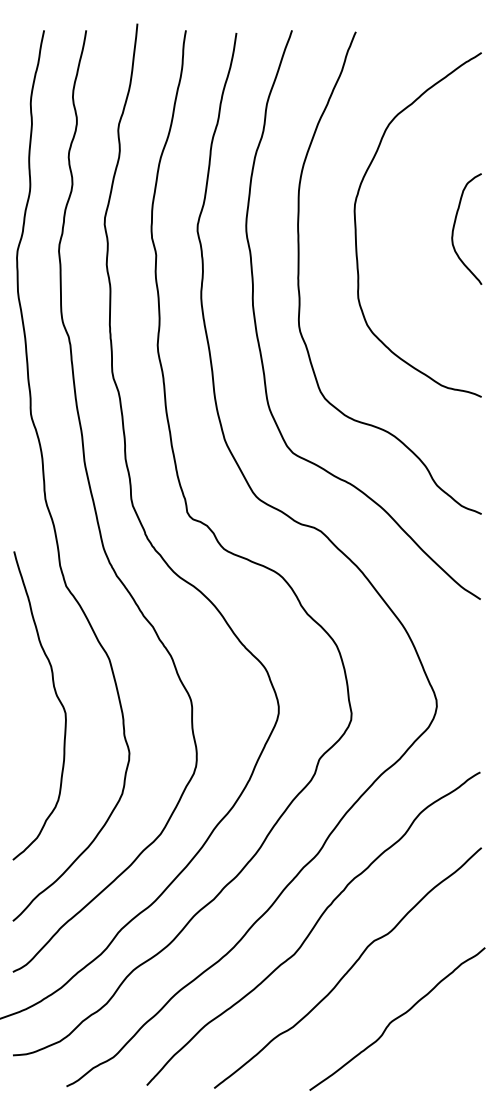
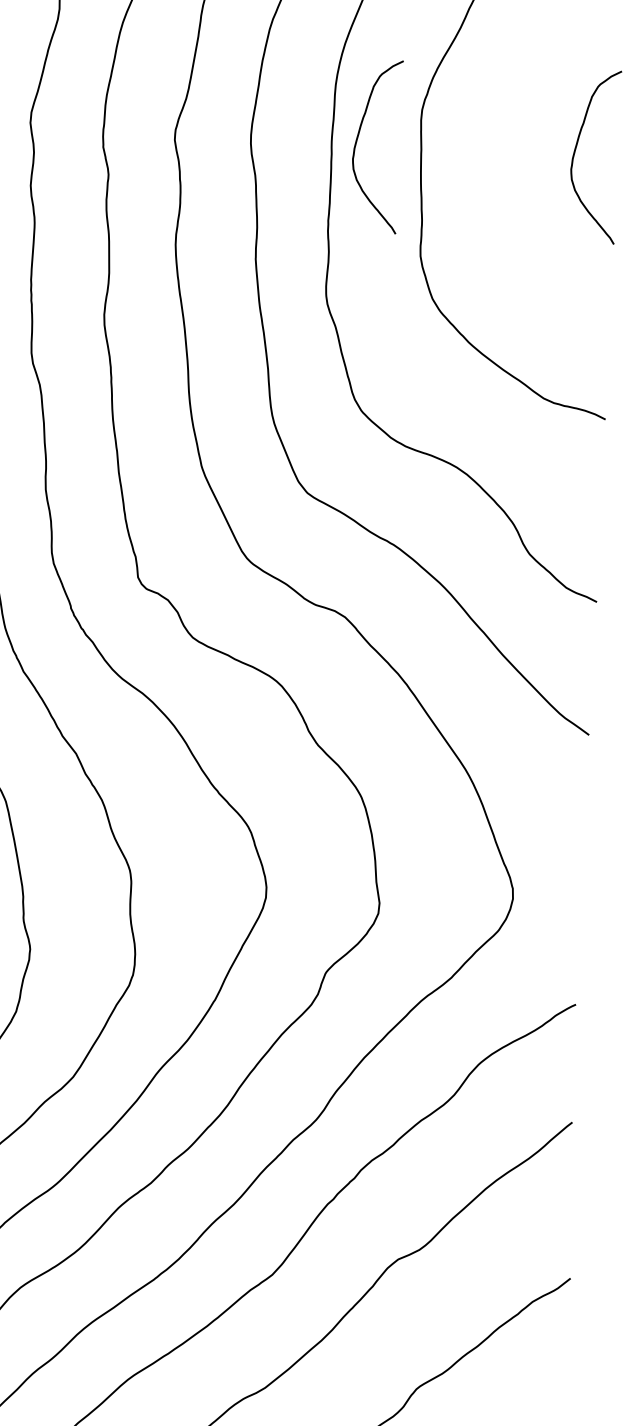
curve: (315, 224) -> (359, 138), added

